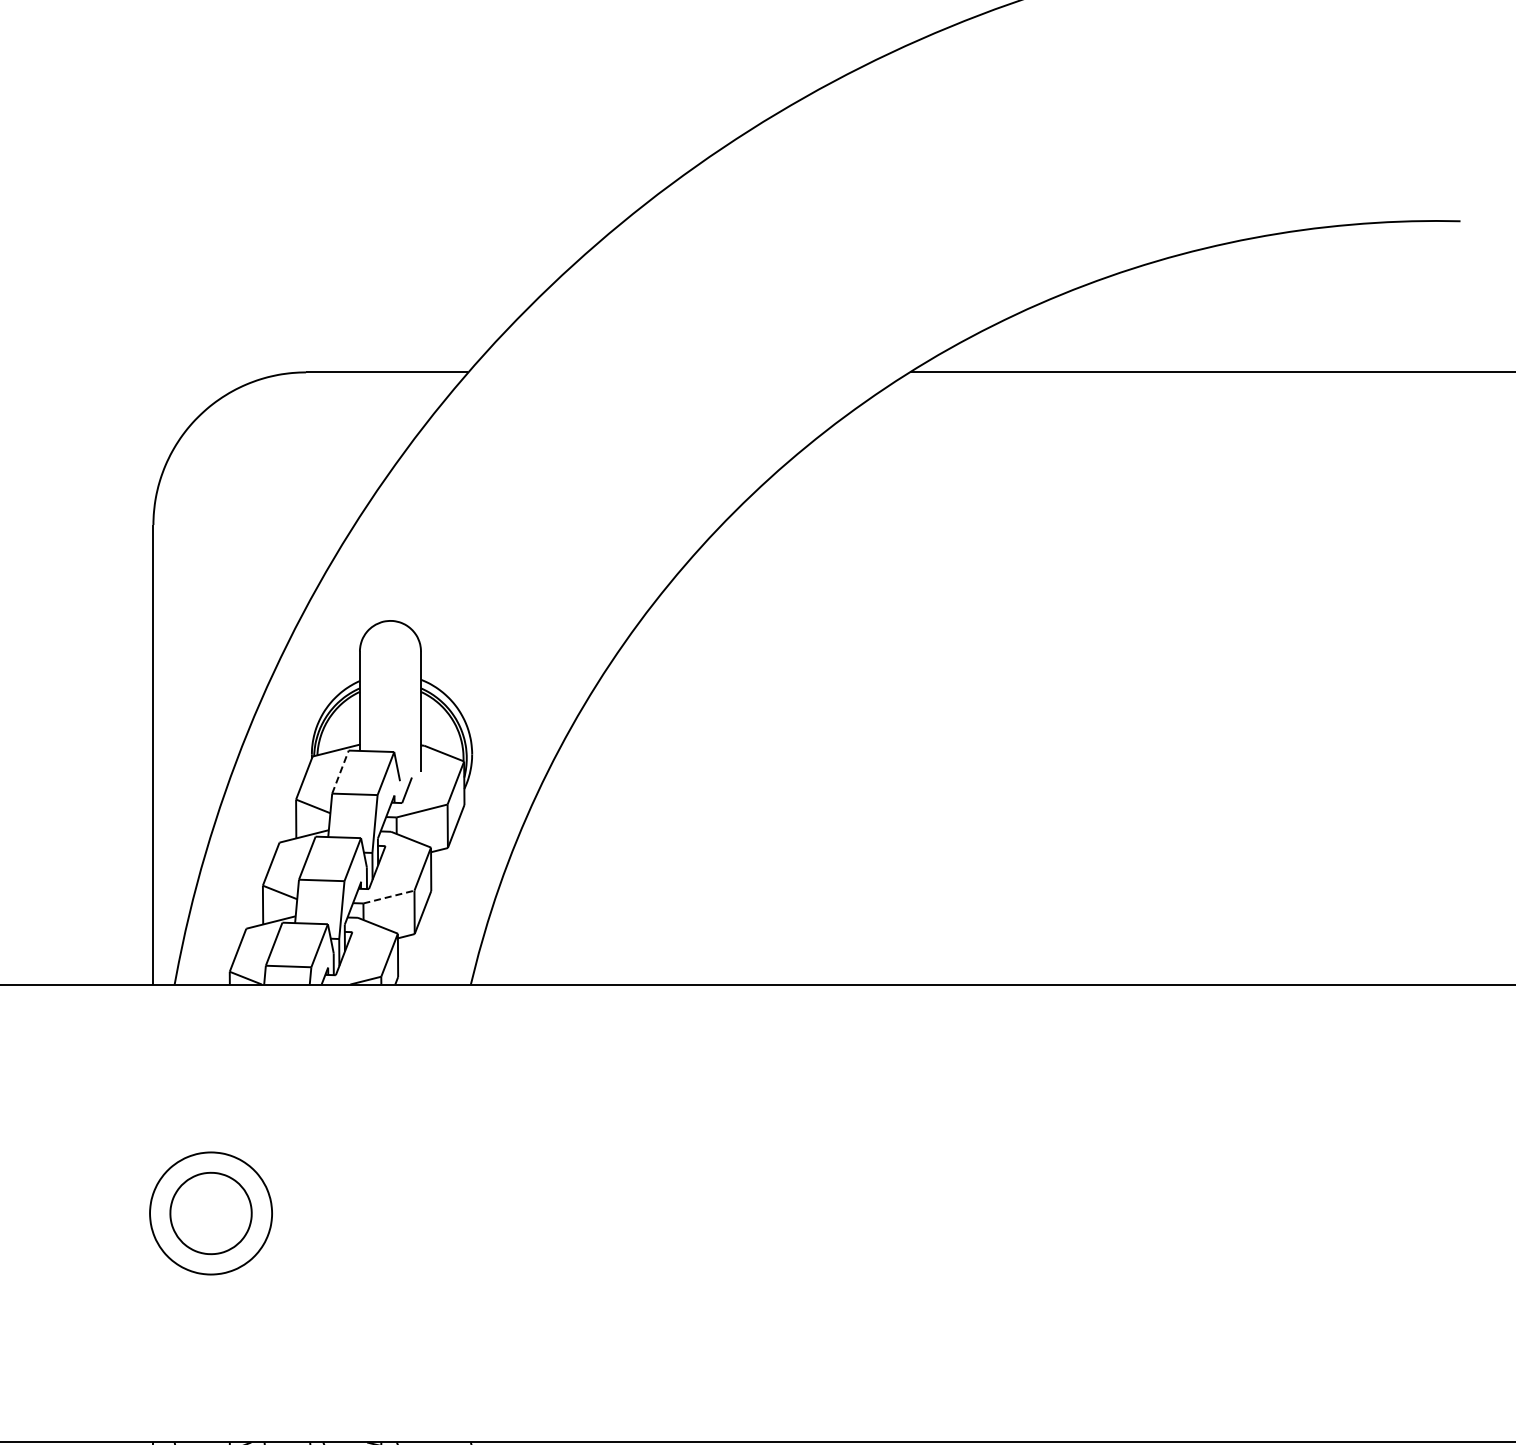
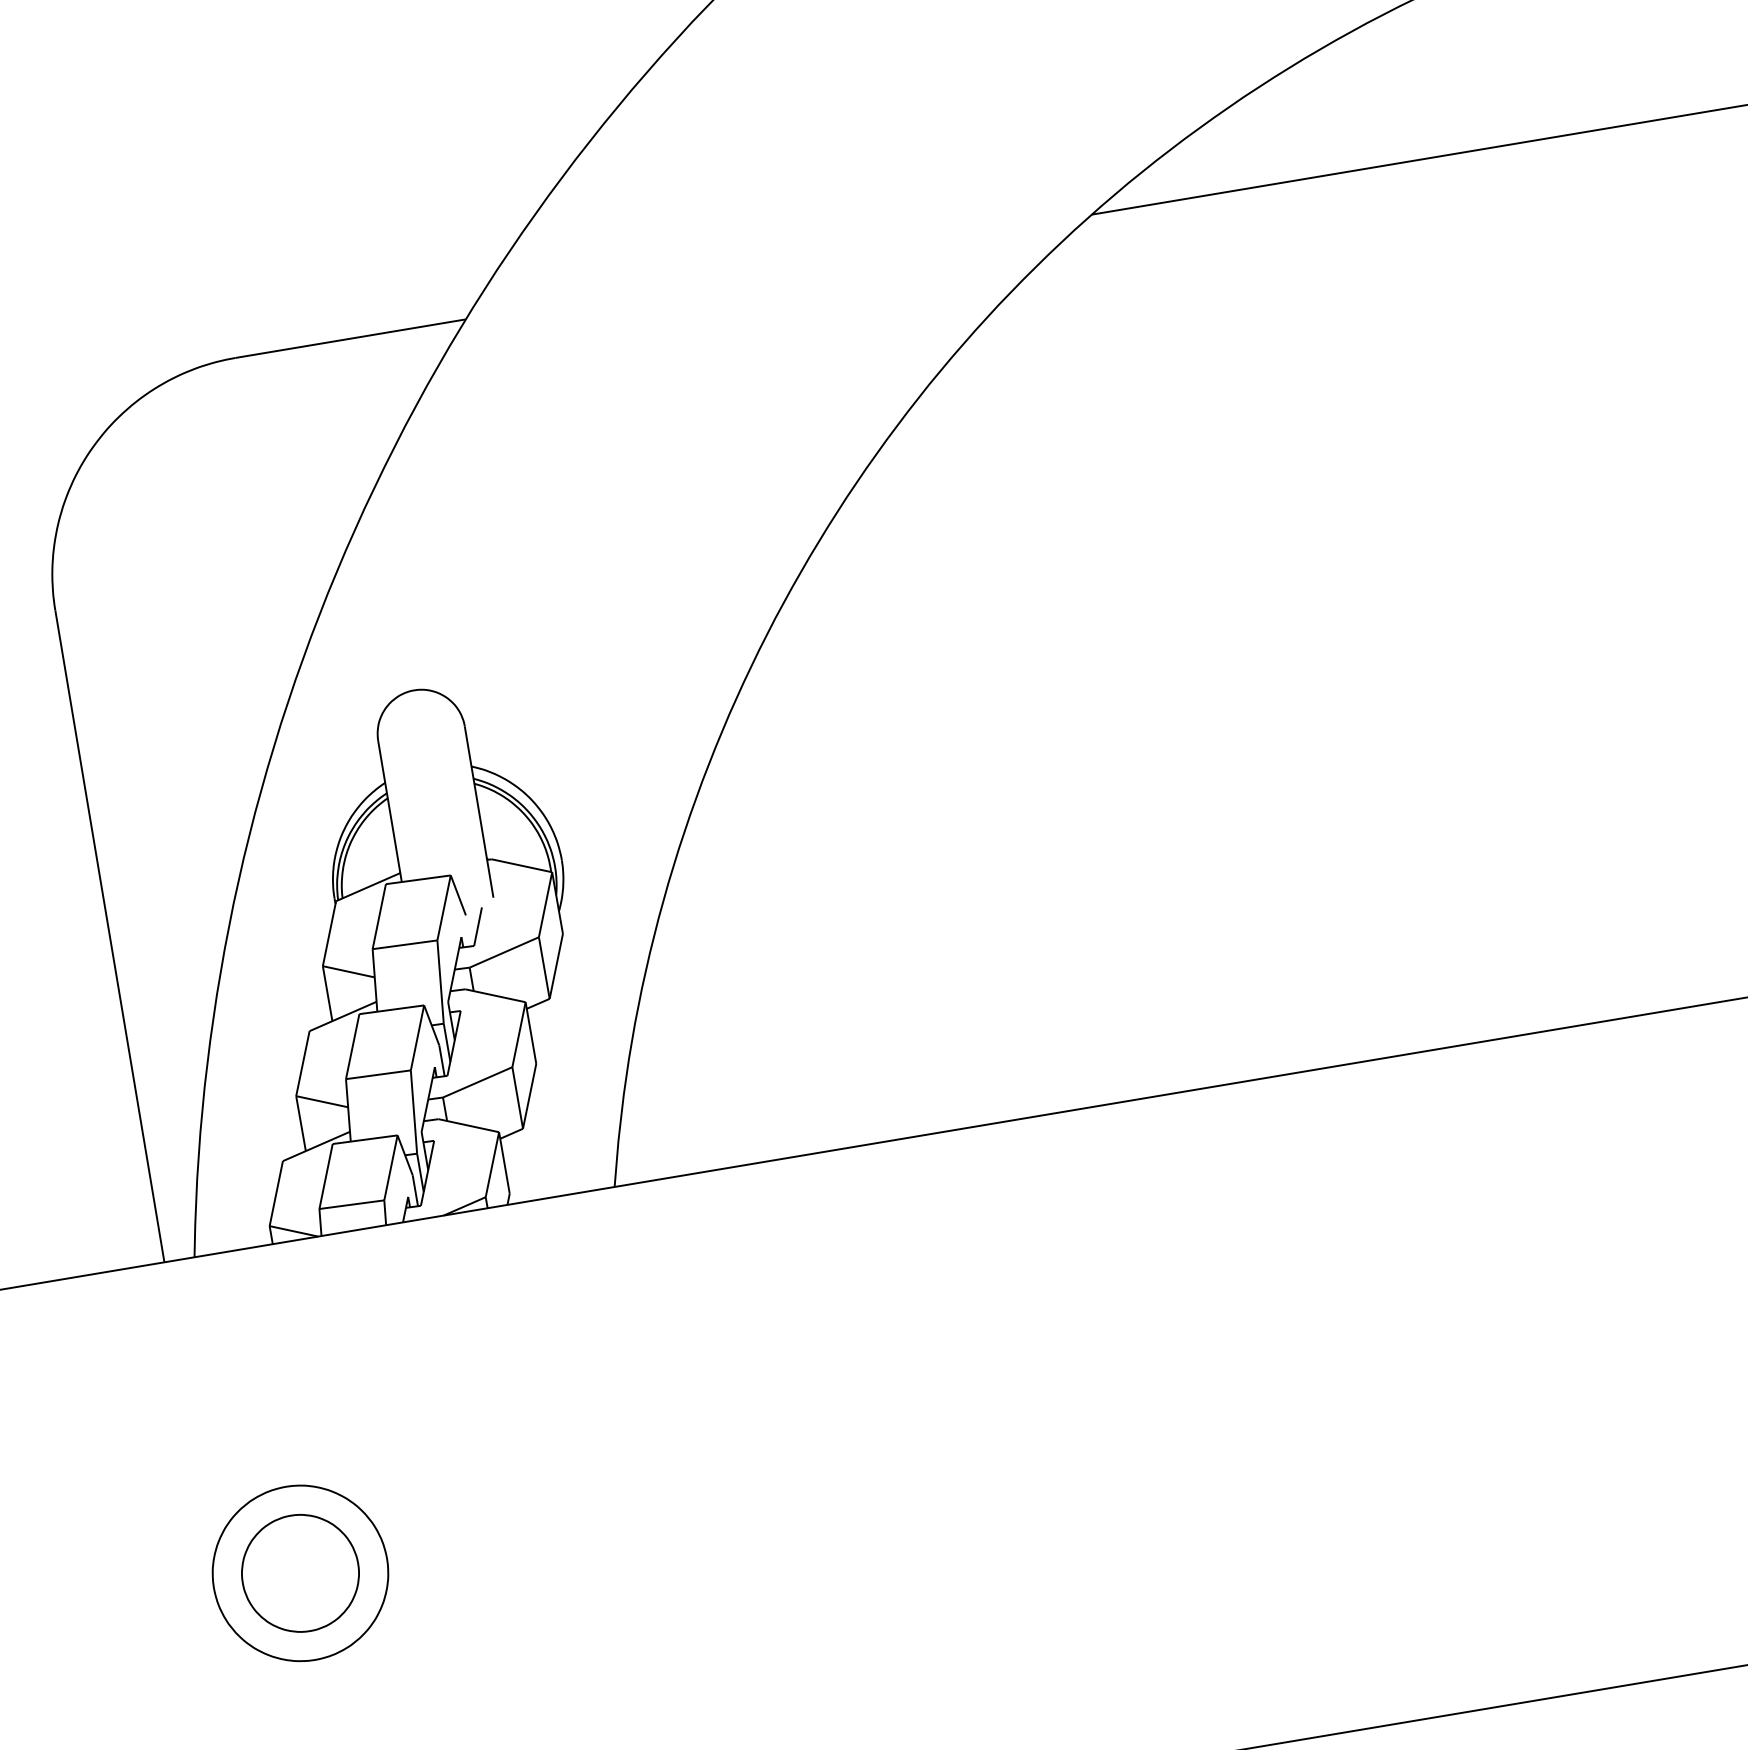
line: (340, 771) -> (379, 915), dashed -> solid
line: (389, 896) -> (478, 1081), dashed -> solid

